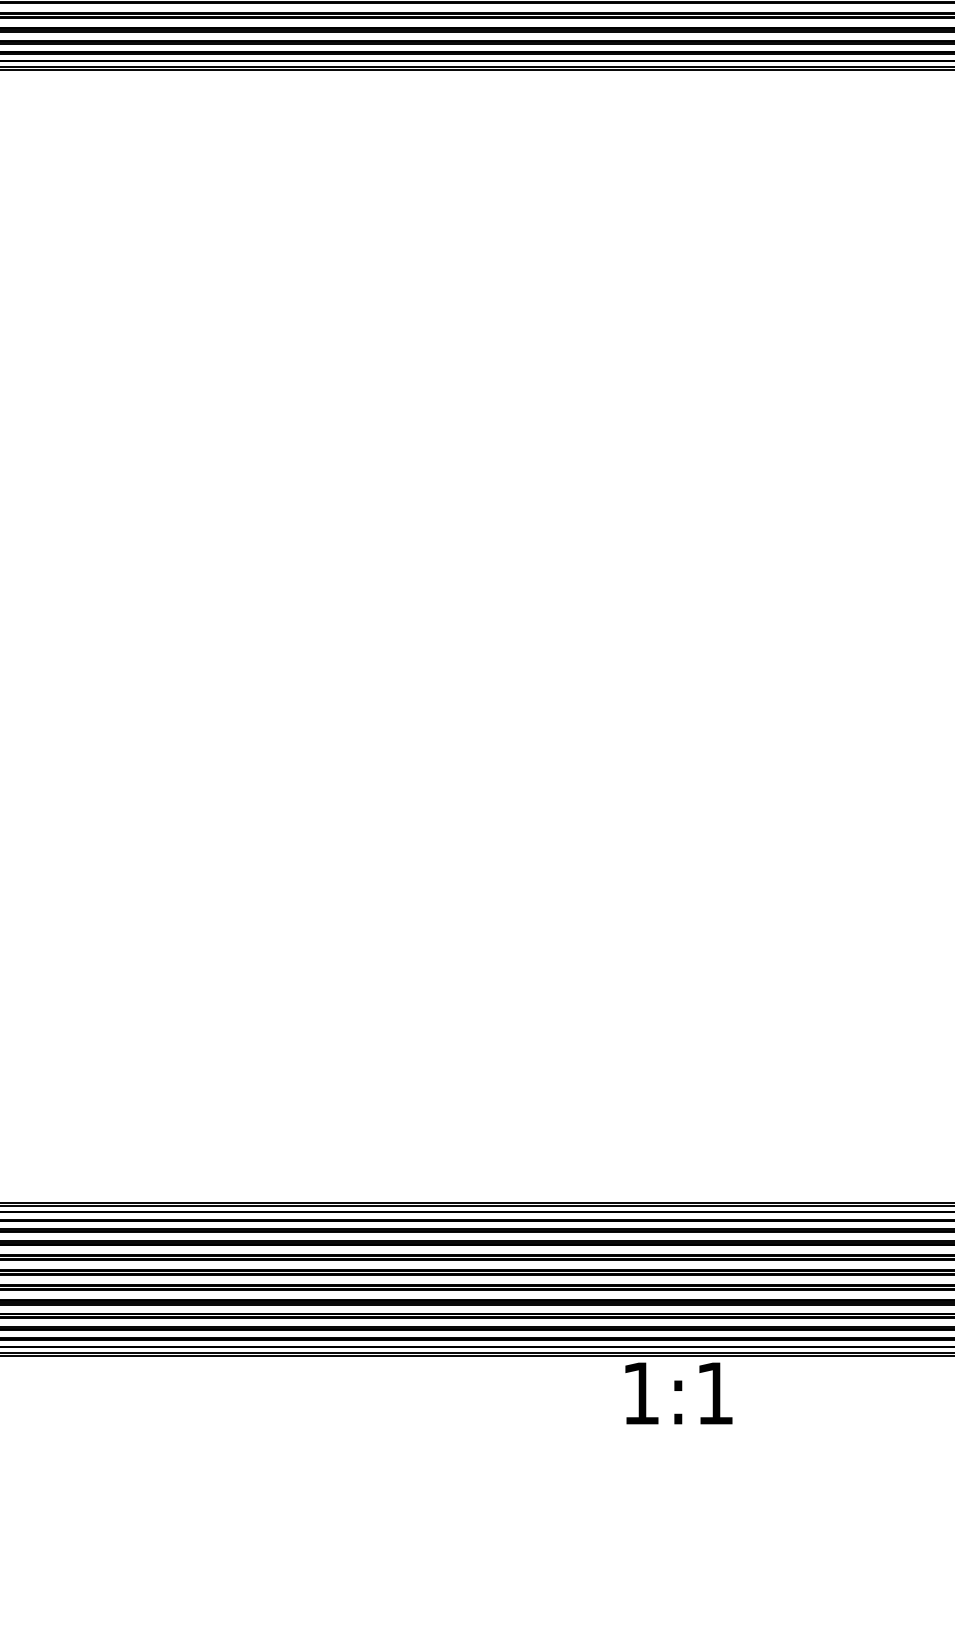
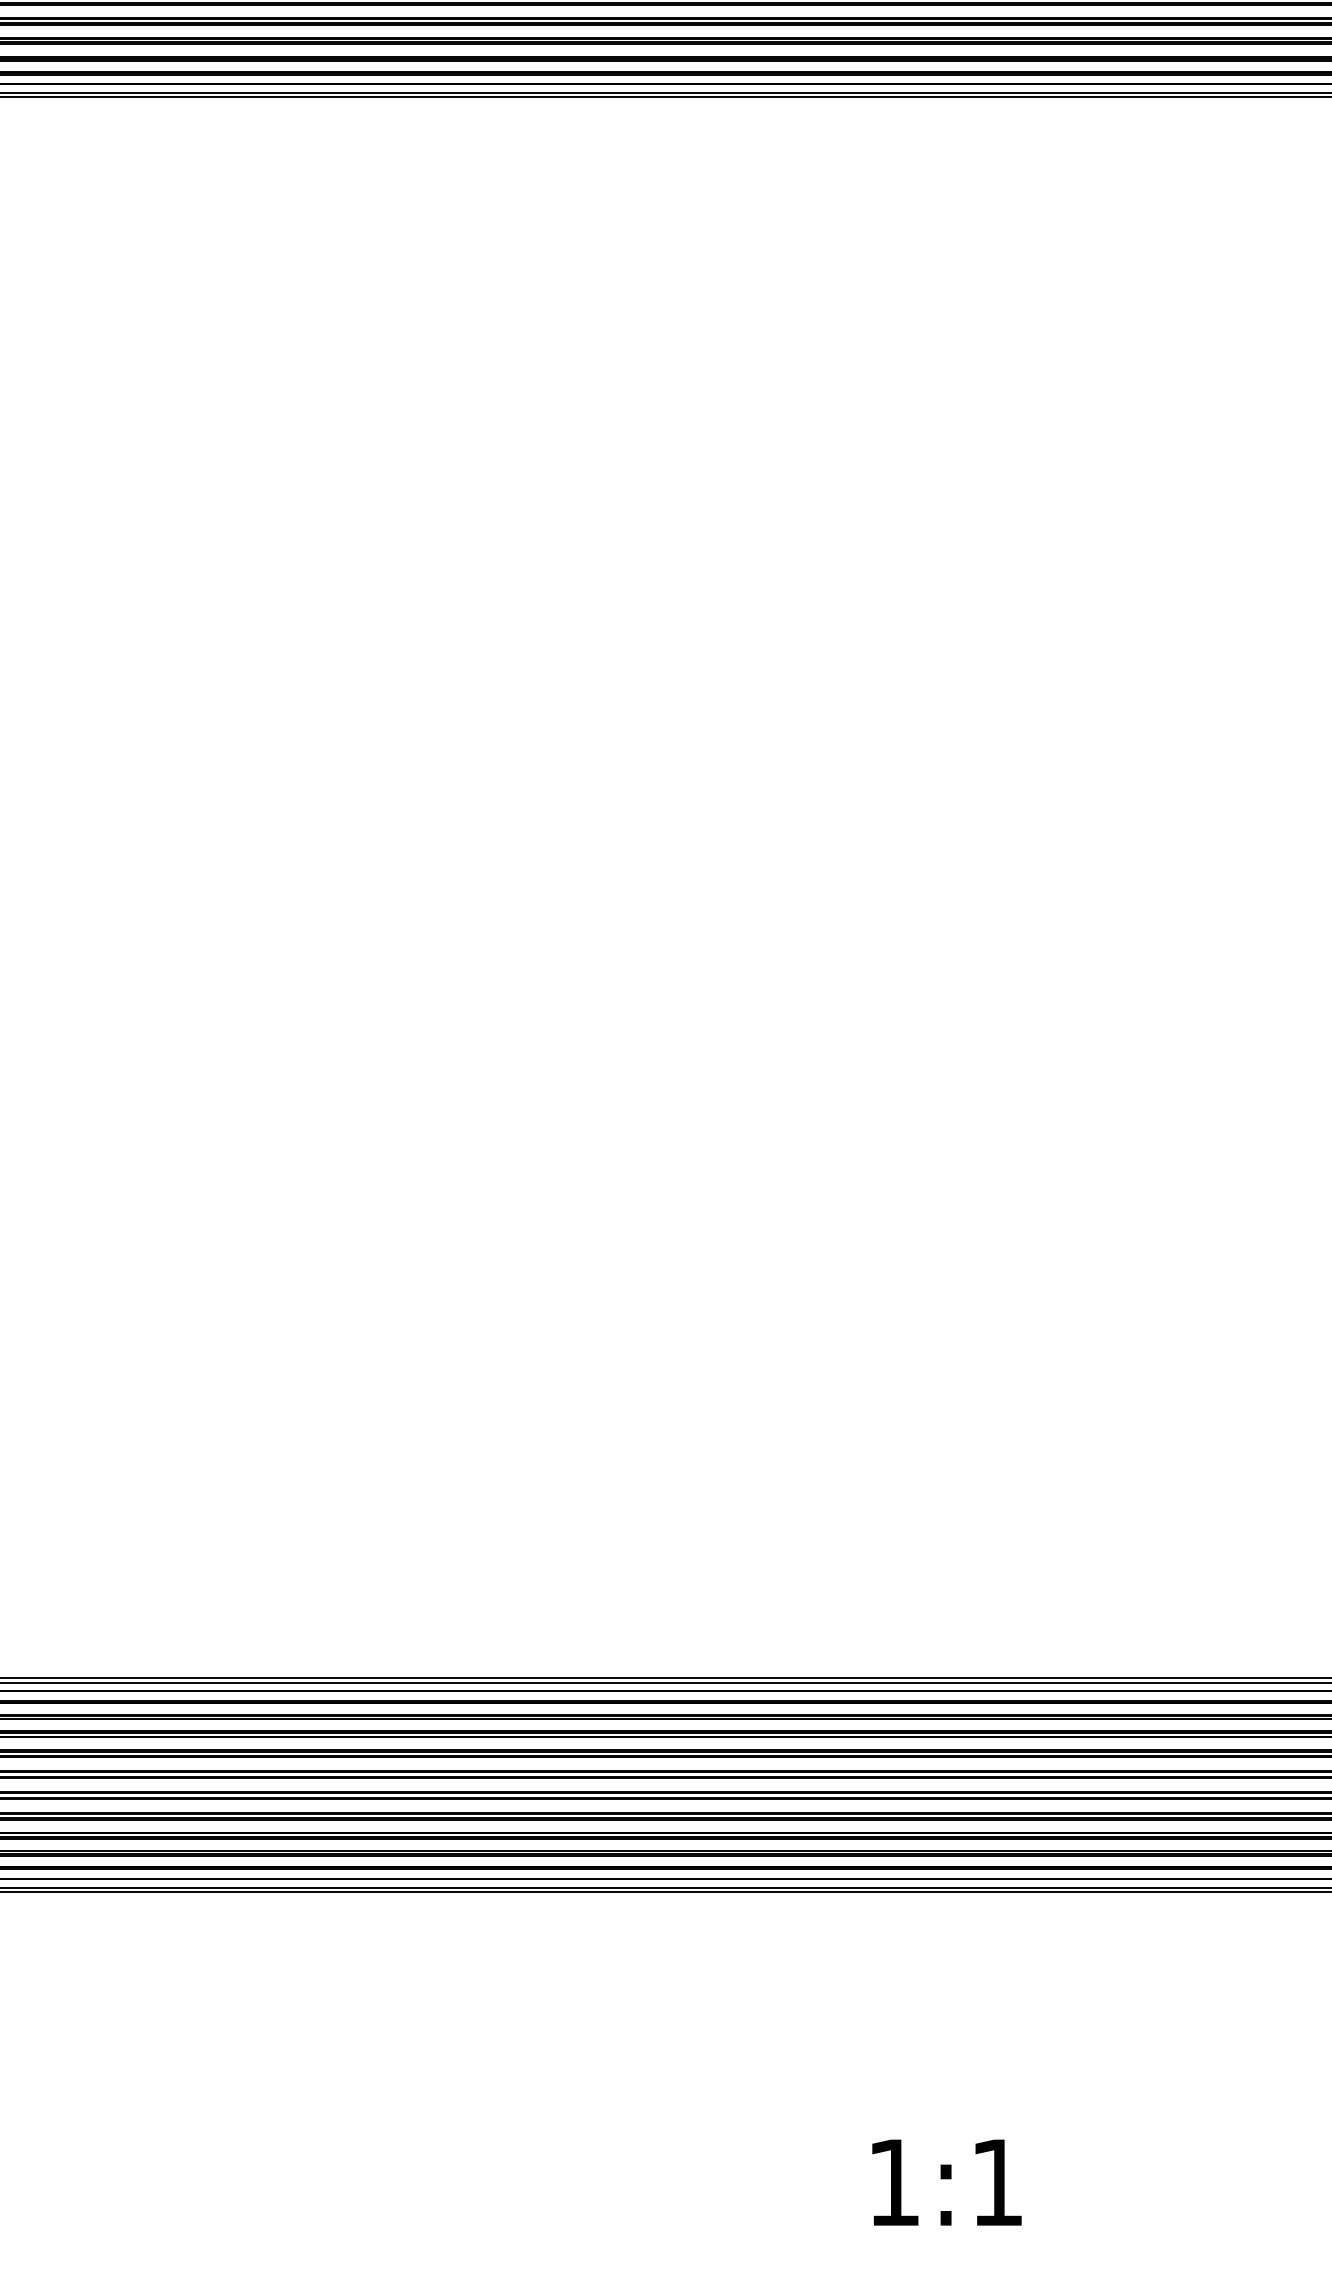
text: (678, 1393) -> (946, 2182), moved

